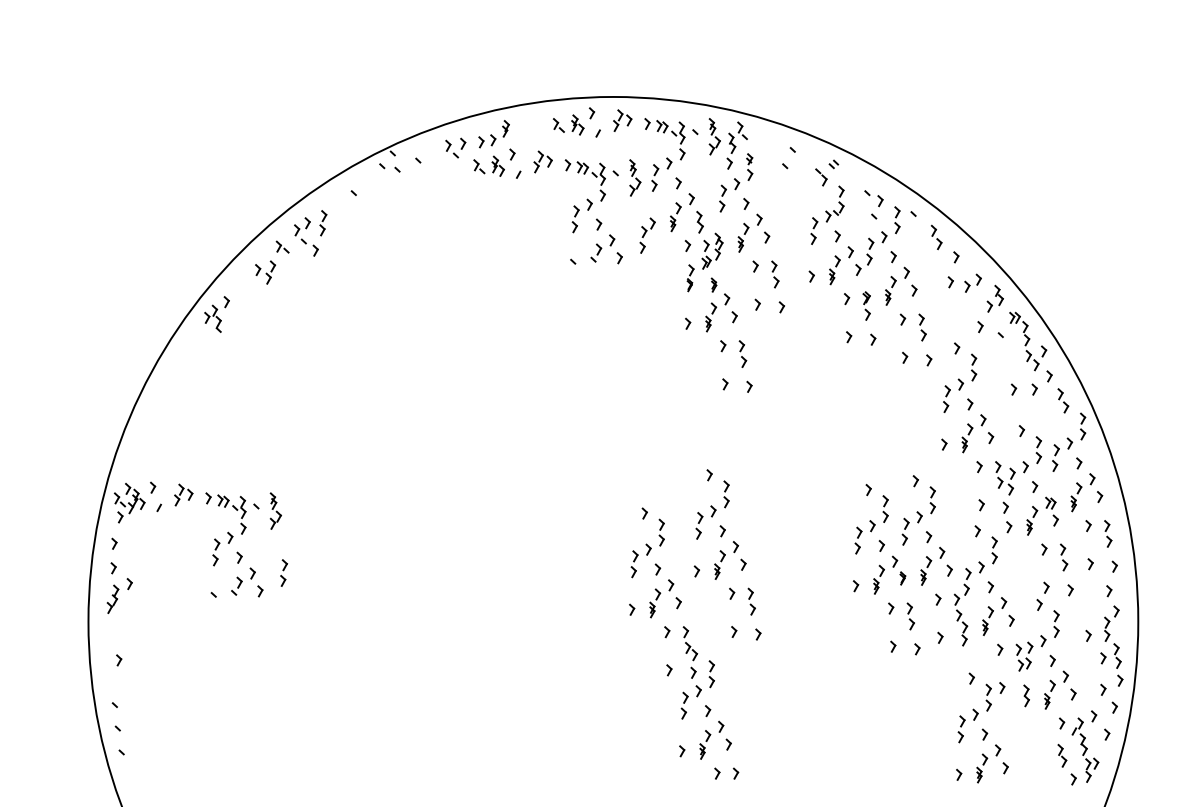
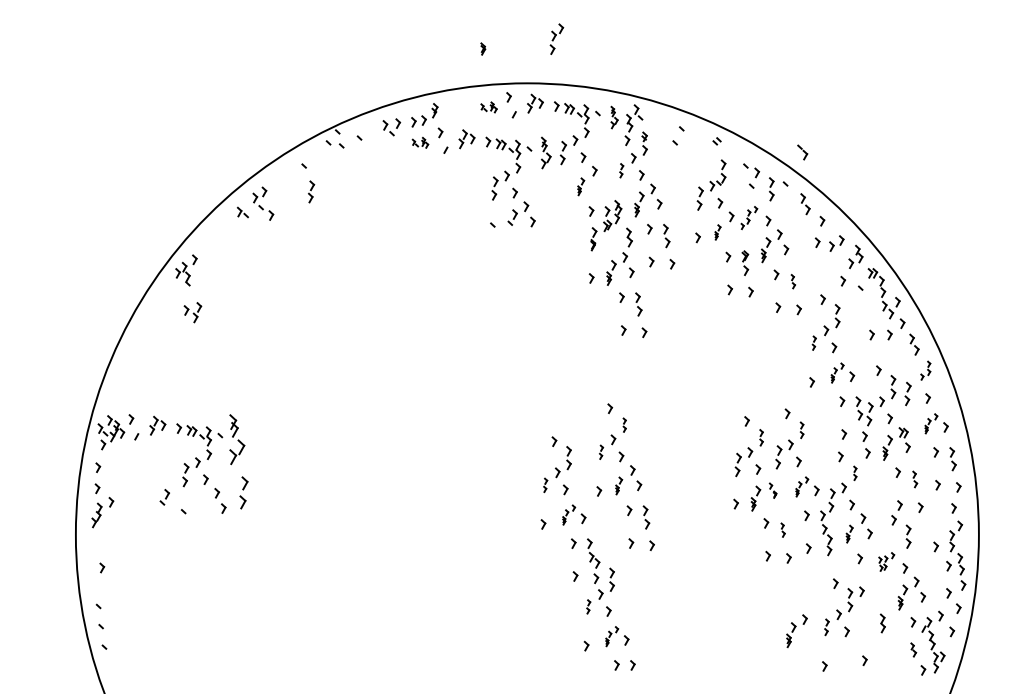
part: (568, 124) -> (488, 107), size x0.6
part: (714, 136) -> (614, 117), size x0.7
part: (488, 165) -> (419, 142), size x0.6
part: (821, 177) -> (802, 152), moved
part: (722, 198) -> (621, 170), size x0.6
part: (675, 217) -> (580, 187), size x0.7
part: (699, 222) -> (629, 237), moved
part: (323, 223) -> (311, 192), moved
part: (647, 235) -> (556, 39), moved
part: (871, 253) -> (749, 217), size x0.6
part: (834, 270) -> (717, 232), size x0.6
part: (265, 272) -> (192, 312), moved
part: (713, 284) -> (482, 48), moved
part: (922, 327) -> (793, 281), size x0.6
part: (946, 398) -> (813, 342), size x0.6
part: (1076, 430) -> (925, 370), size x0.6
part: (973, 433) -> (837, 372), size x0.6
part: (1082, 492) -> (930, 423), size x0.6
part: (726, 494) -> (624, 425), size x0.6
part: (932, 500) -> (801, 430), size x0.7
part: (885, 508) -> (761, 437), size x0.7
part: (275, 510) -> (236, 439), size x1.6
part: (699, 525) -> (601, 451), size x0.6
part: (994, 550) -> (855, 473), size x0.6
part: (1064, 557) -> (915, 479), size x0.7
part: (634, 564) -> (545, 485), size x0.6
part: (719, 564) -> (618, 485), size x0.7
part: (932, 565) -> (801, 486), size x0.6
part: (898, 570) -> (772, 490), size x0.6
part: (284, 572) -> (244, 492), size x1.4
part: (236, 585) -> (164, 496), moved
part: (661, 598) -> (568, 514), size x0.6
part: (910, 616) -> (782, 530), size x0.6
part: (987, 620) -> (849, 533), size x0.7
part: (1030, 653) -> (886, 562), size x0.6
part: (1026, 695) -> (882, 623), moved
part: (684, 705) -> (588, 606), size x0.6
part: (961, 729) -> (826, 627), size x0.7
part: (711, 739) -> (611, 636), size x0.6
part: (1062, 755) -> (913, 649), size x0.7
part: (988, 763) -> (796, 630), moved

